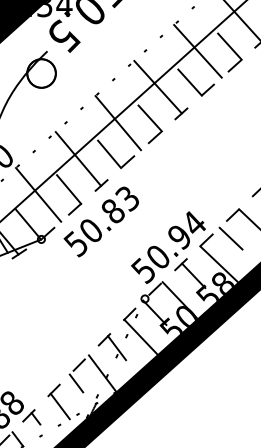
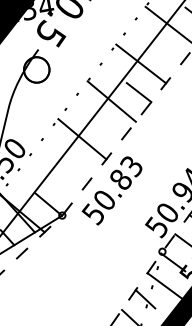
line: (189, 82) -> (167, 54), removed
line: (109, 154) -> (108, 130), removed
line: (69, 189) -> (79, 167), removed
line: (38, 194) -> (52, 176), removed

